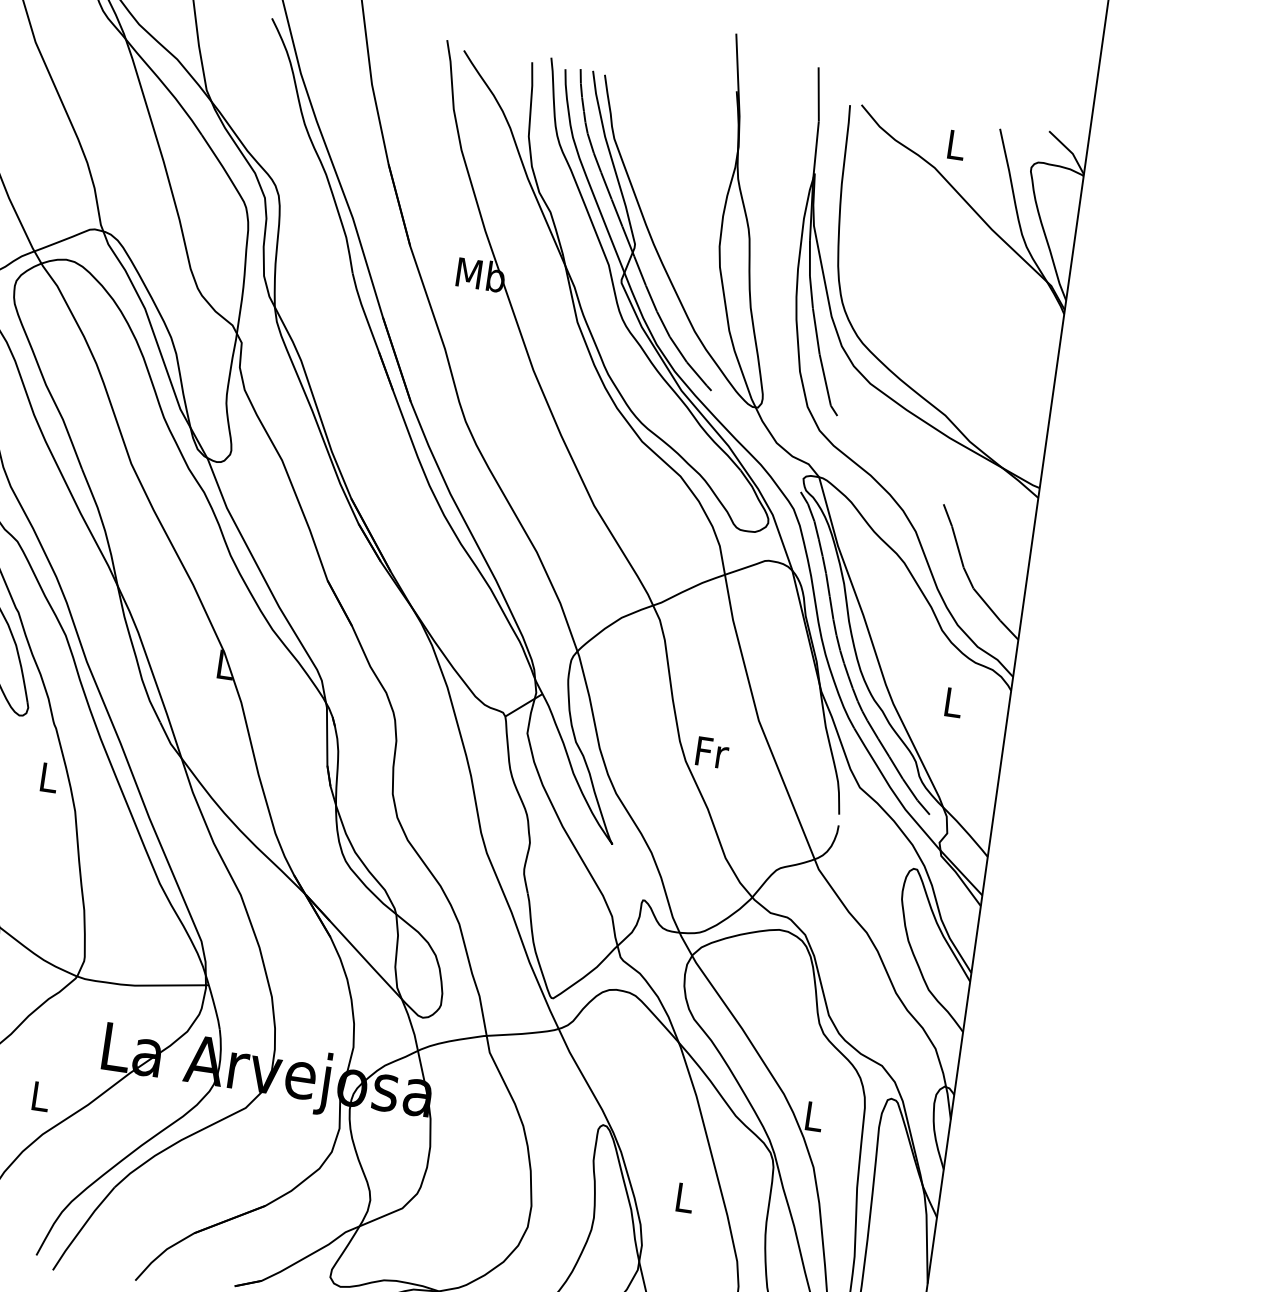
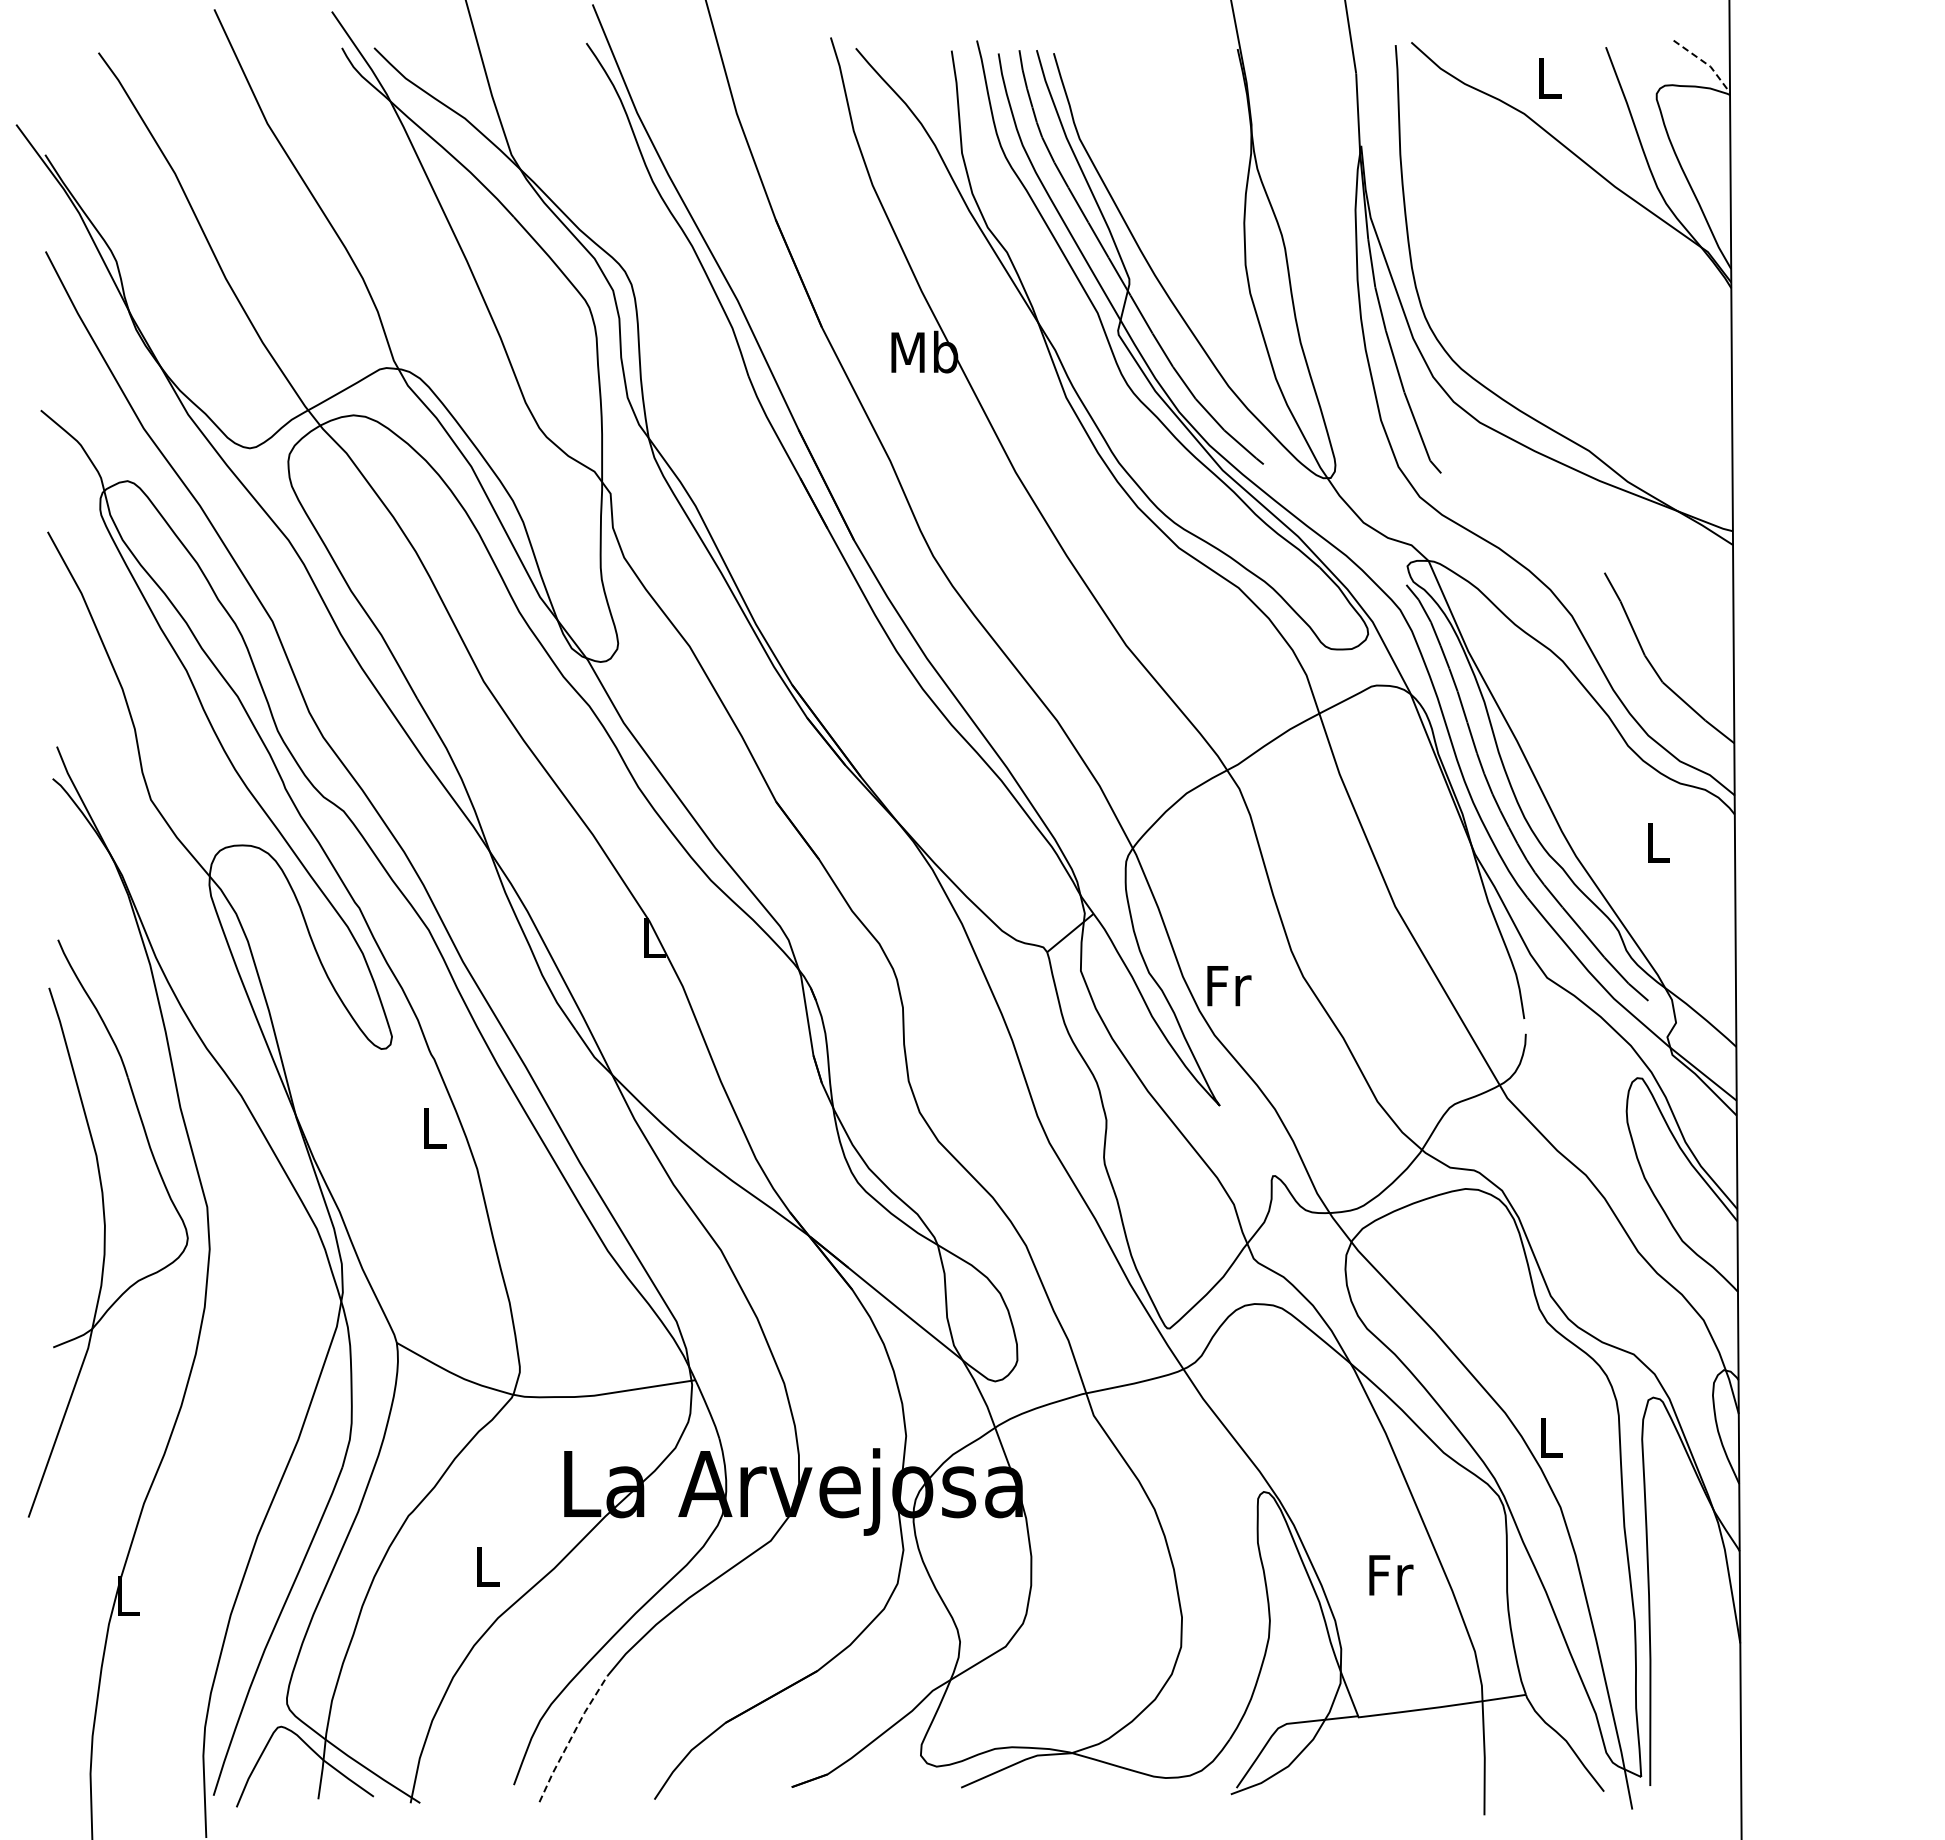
line: (1069, 150) -> (1705, 63), solid -> dashed
text: (712, 753) -> (1229, 986), moved
text: (685, 1198) -> (1391, 1575), L -> Fr
line: (82, 1227) -> (571, 1737), solid -> dashed

